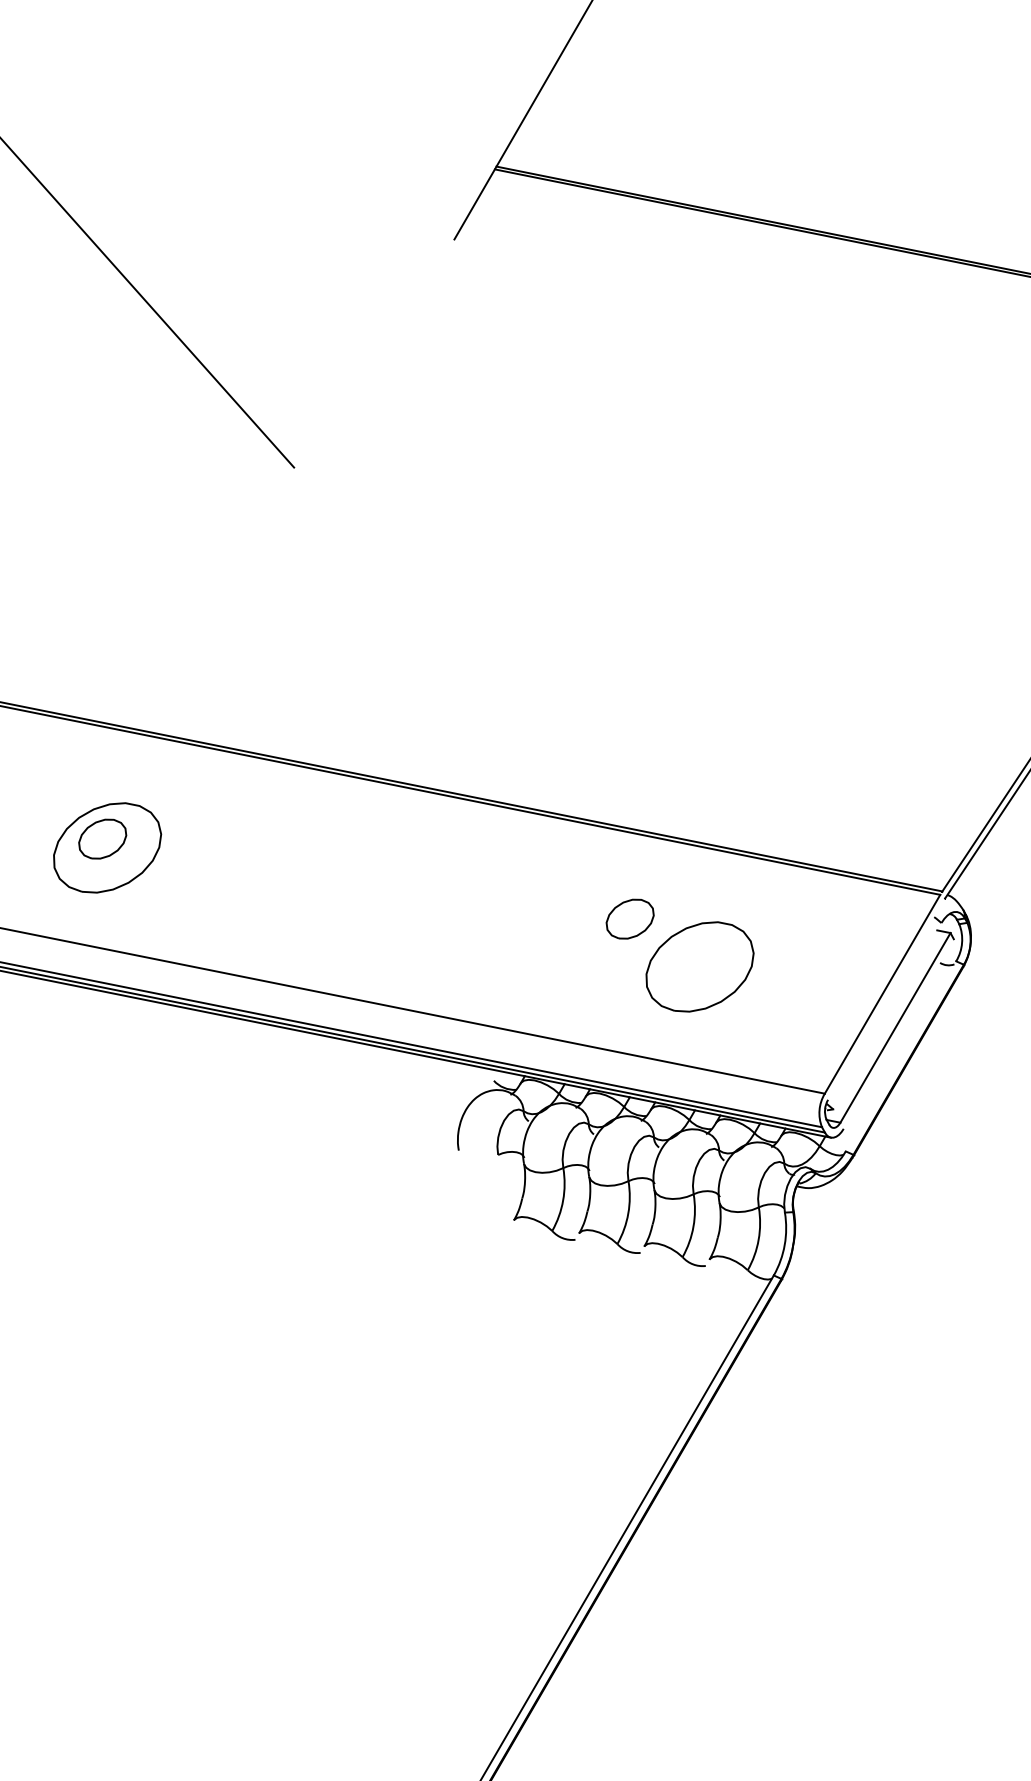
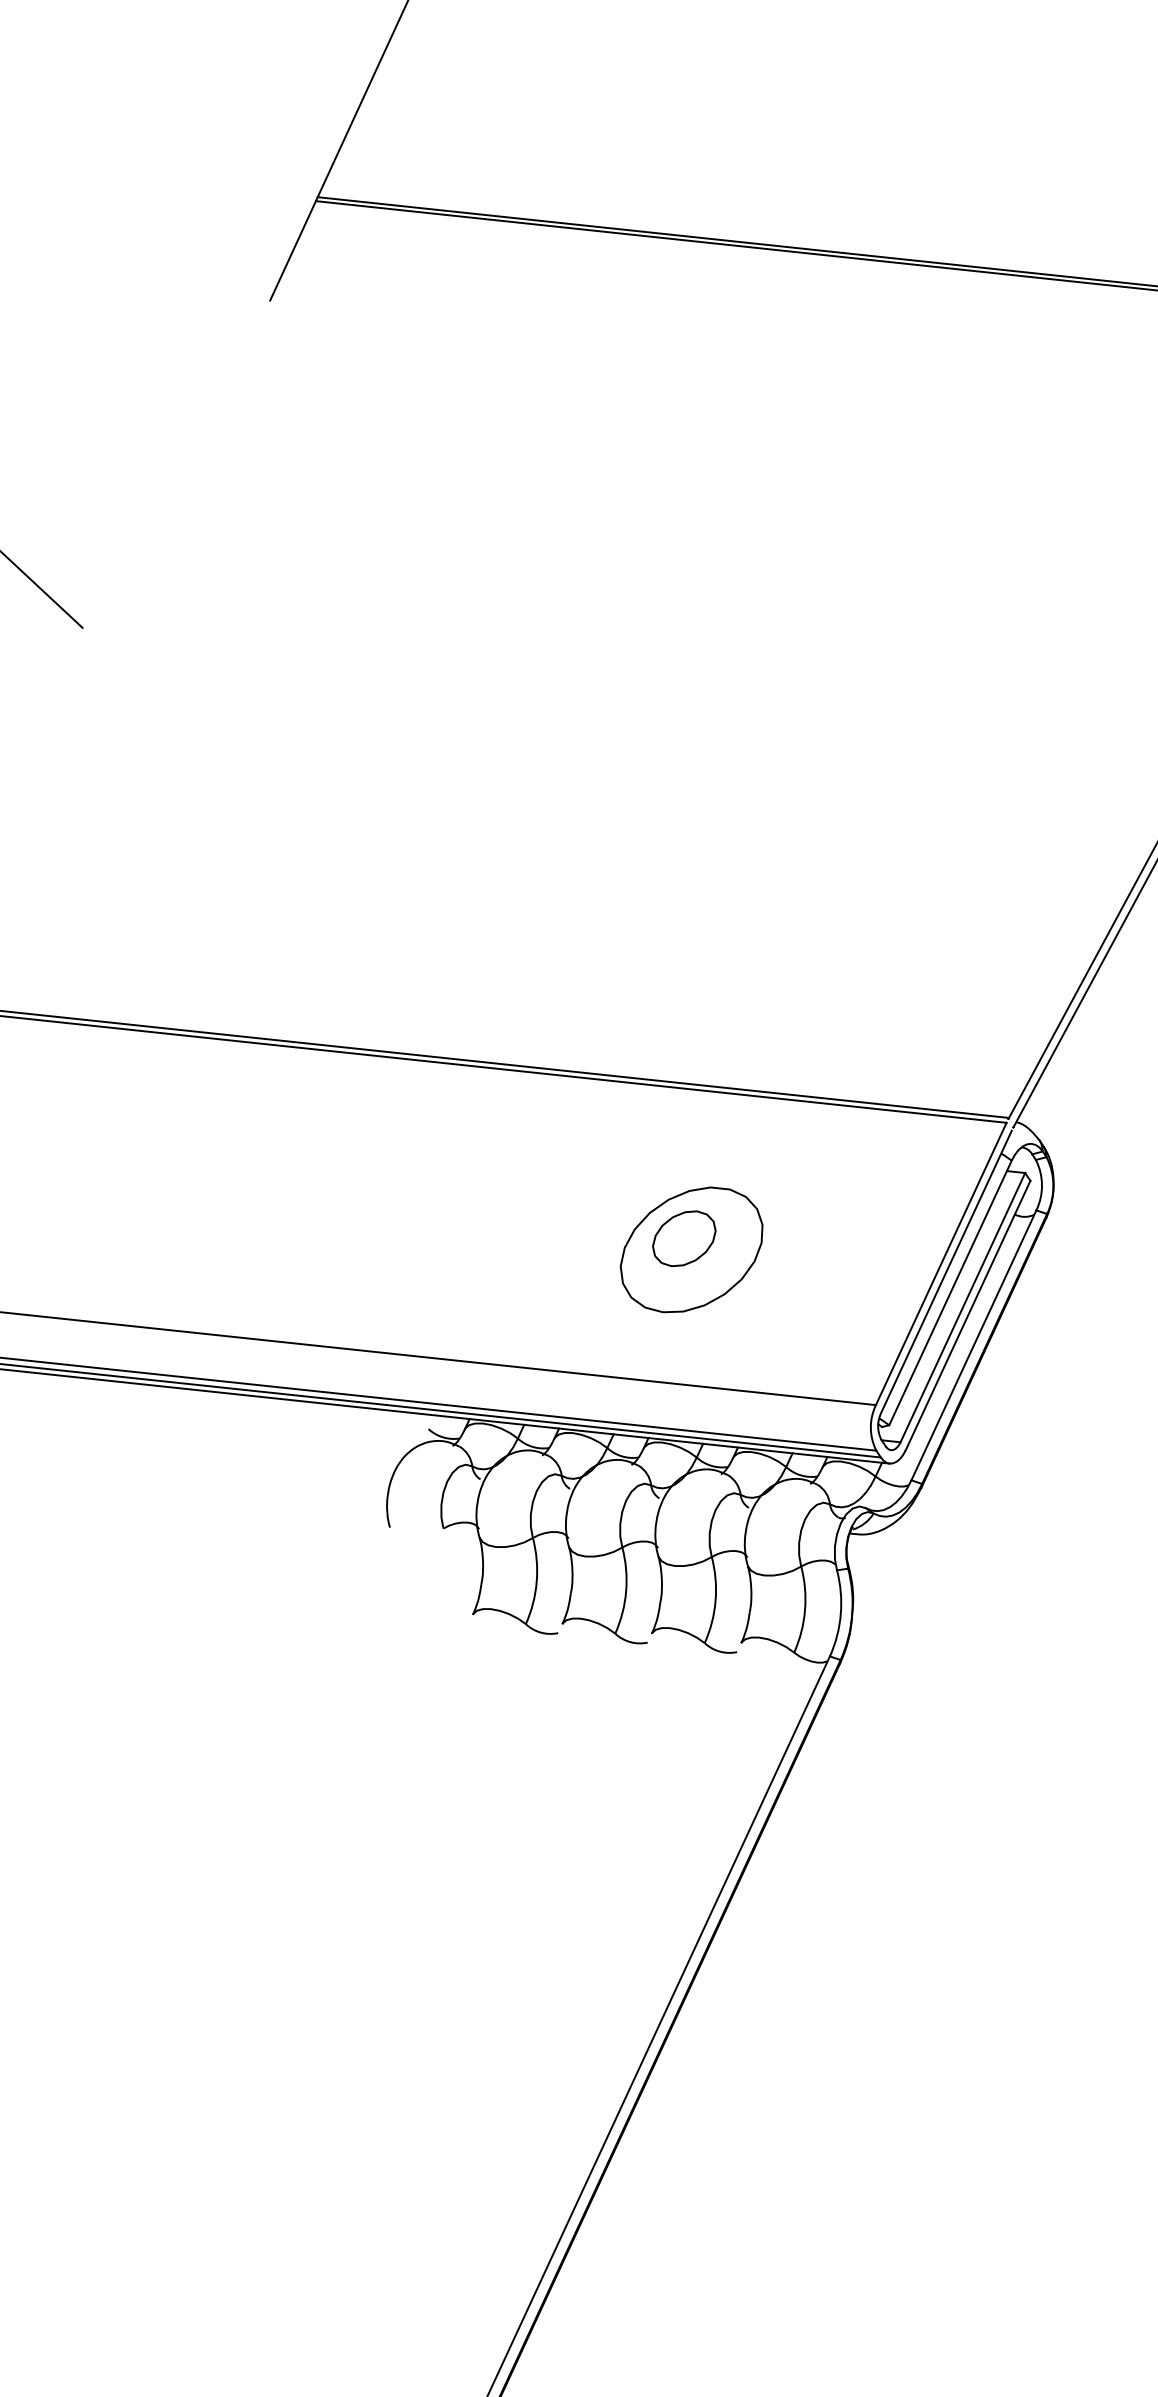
part: (629, 918) -> (683, 1237), moved
line: (885, 1000) -> (945, 1272), added
line: (887, 1016) -> (950, 1293), added
line: (898, 1033) -> (967, 1314), added
line: (900, 1056) -> (973, 1345), added

